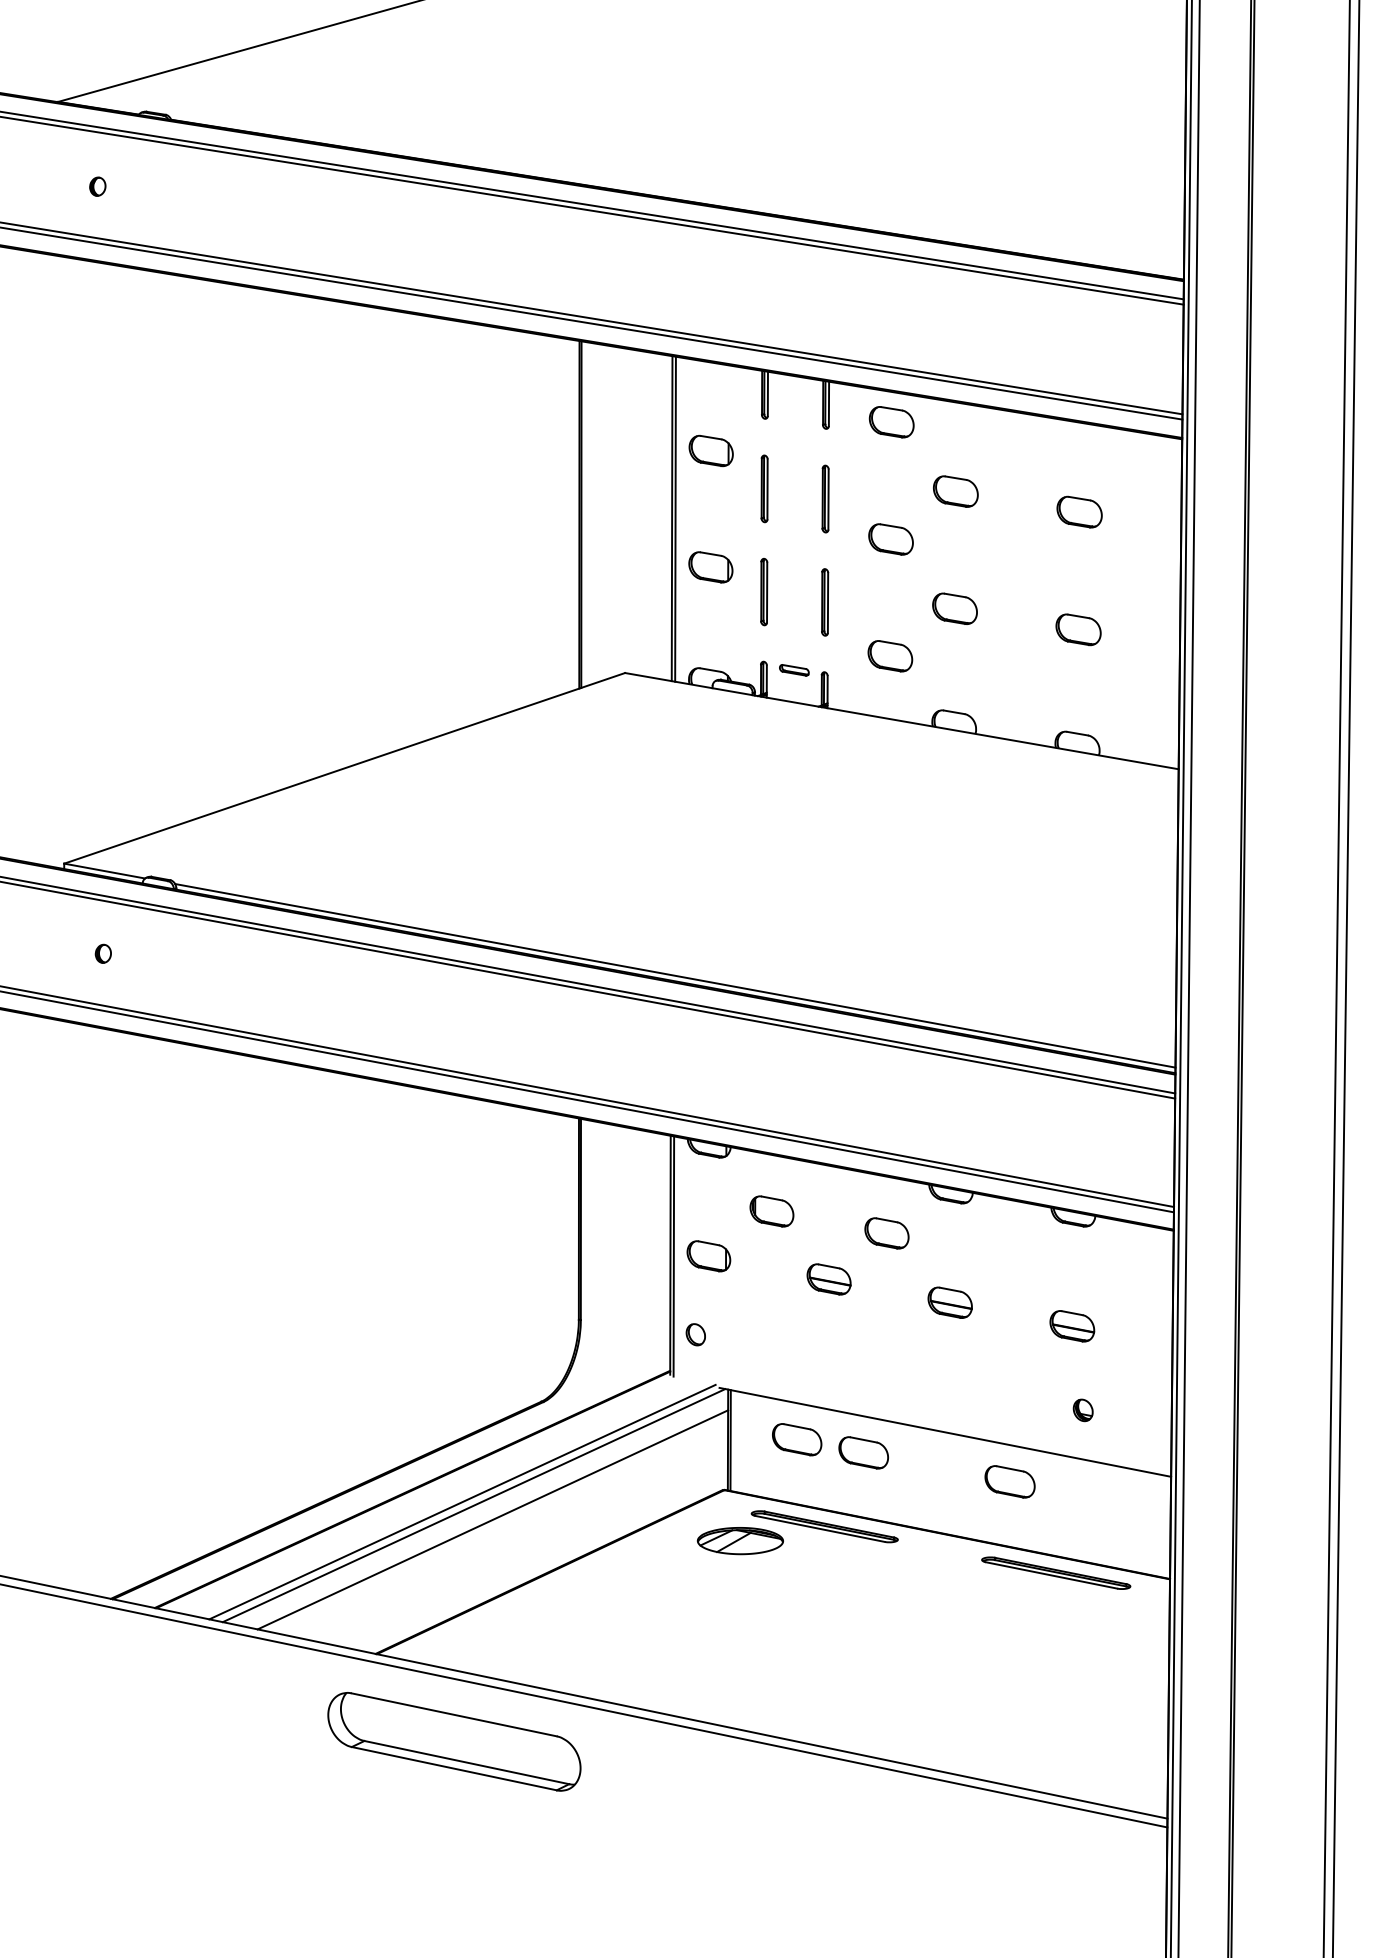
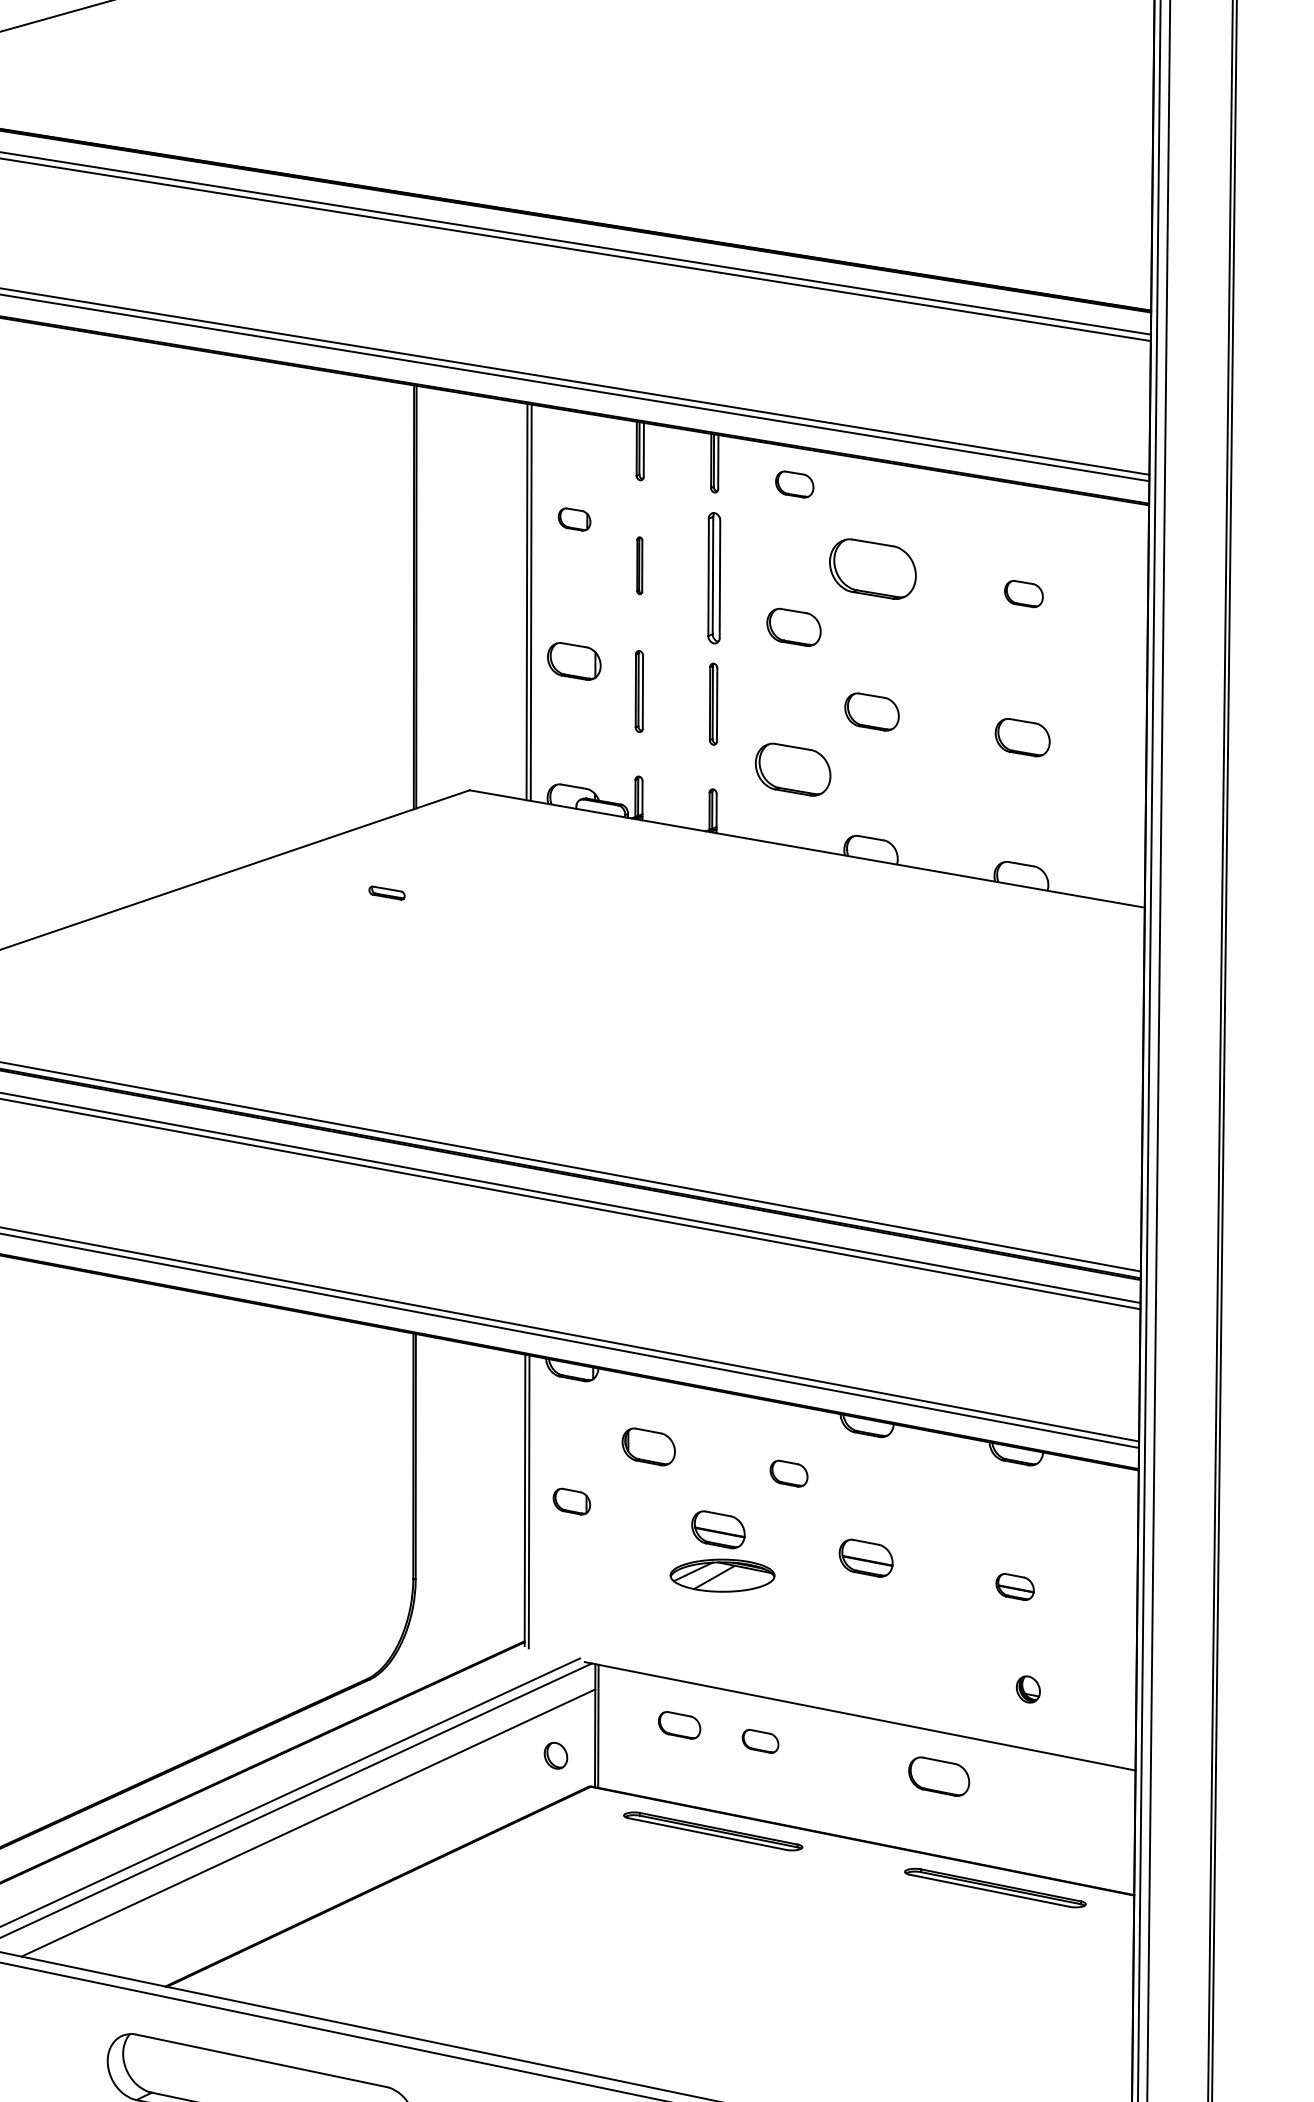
part: (891, 422) -> (794, 484), size x0.7
part: (710, 450) -> (573, 518), size x0.6
part: (764, 488) -> (639, 565), size x0.7
part: (955, 491) -> (872, 568), size x1.6
part: (825, 498) -> (714, 577), size x1.6
part: (1079, 511) -> (1023, 593), size x0.7
part: (890, 656) -> (793, 770), size x1.4
part: (794, 670) -> (387, 893), moved
part: (886, 1233) -> (788, 1473), size x0.7
part: (708, 1256) -> (571, 1501), size x0.7
part: (1072, 1326) -> (1015, 1587), size x0.7
part: (695, 1334) -> (555, 1755), moved
part: (797, 1439) -> (679, 1725), size x0.7
part: (863, 1452) -> (760, 1740), size x0.6
part: (739, 1541) -> (721, 1576), moved

